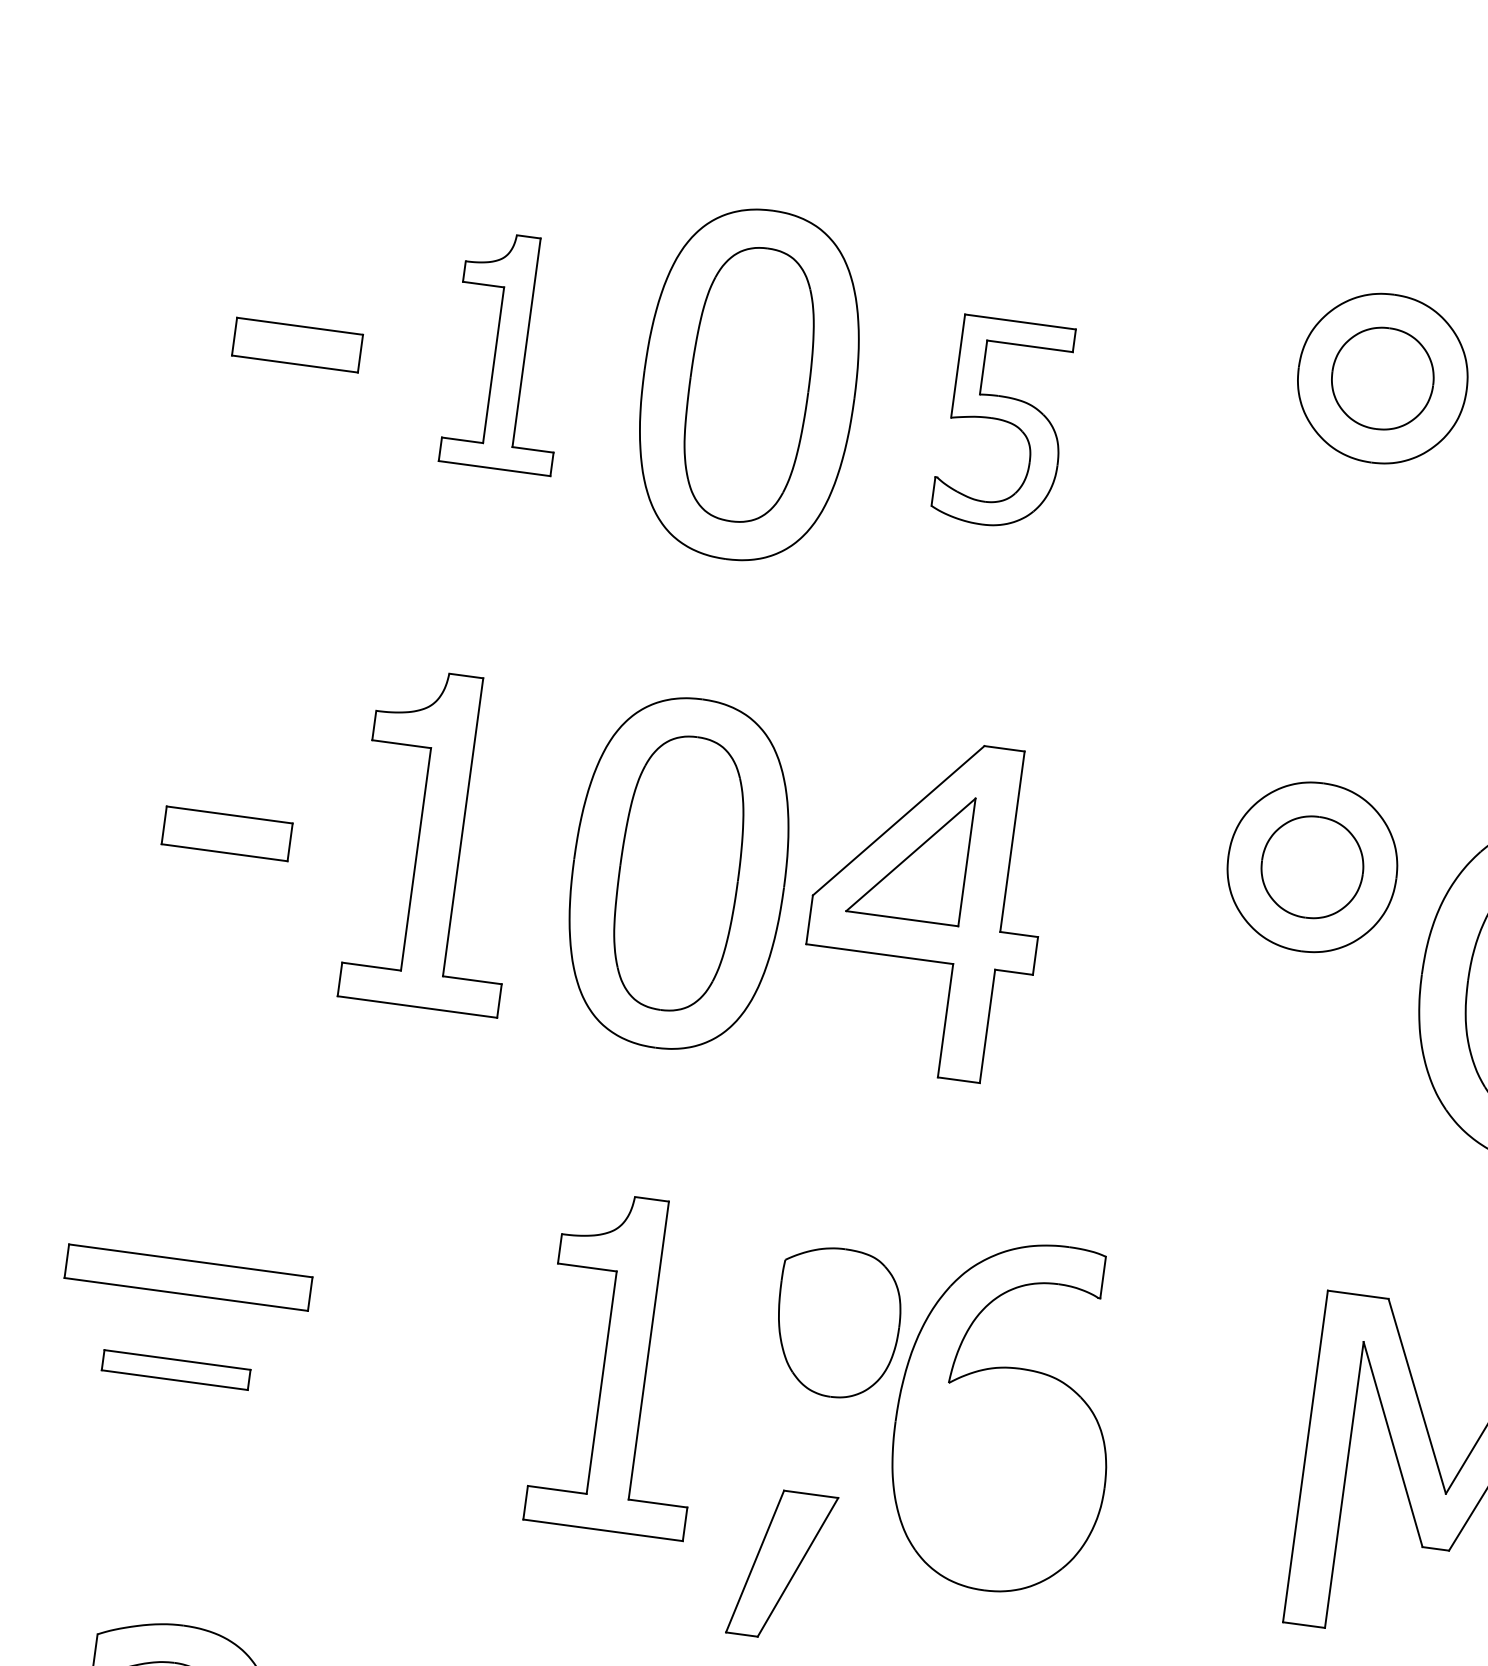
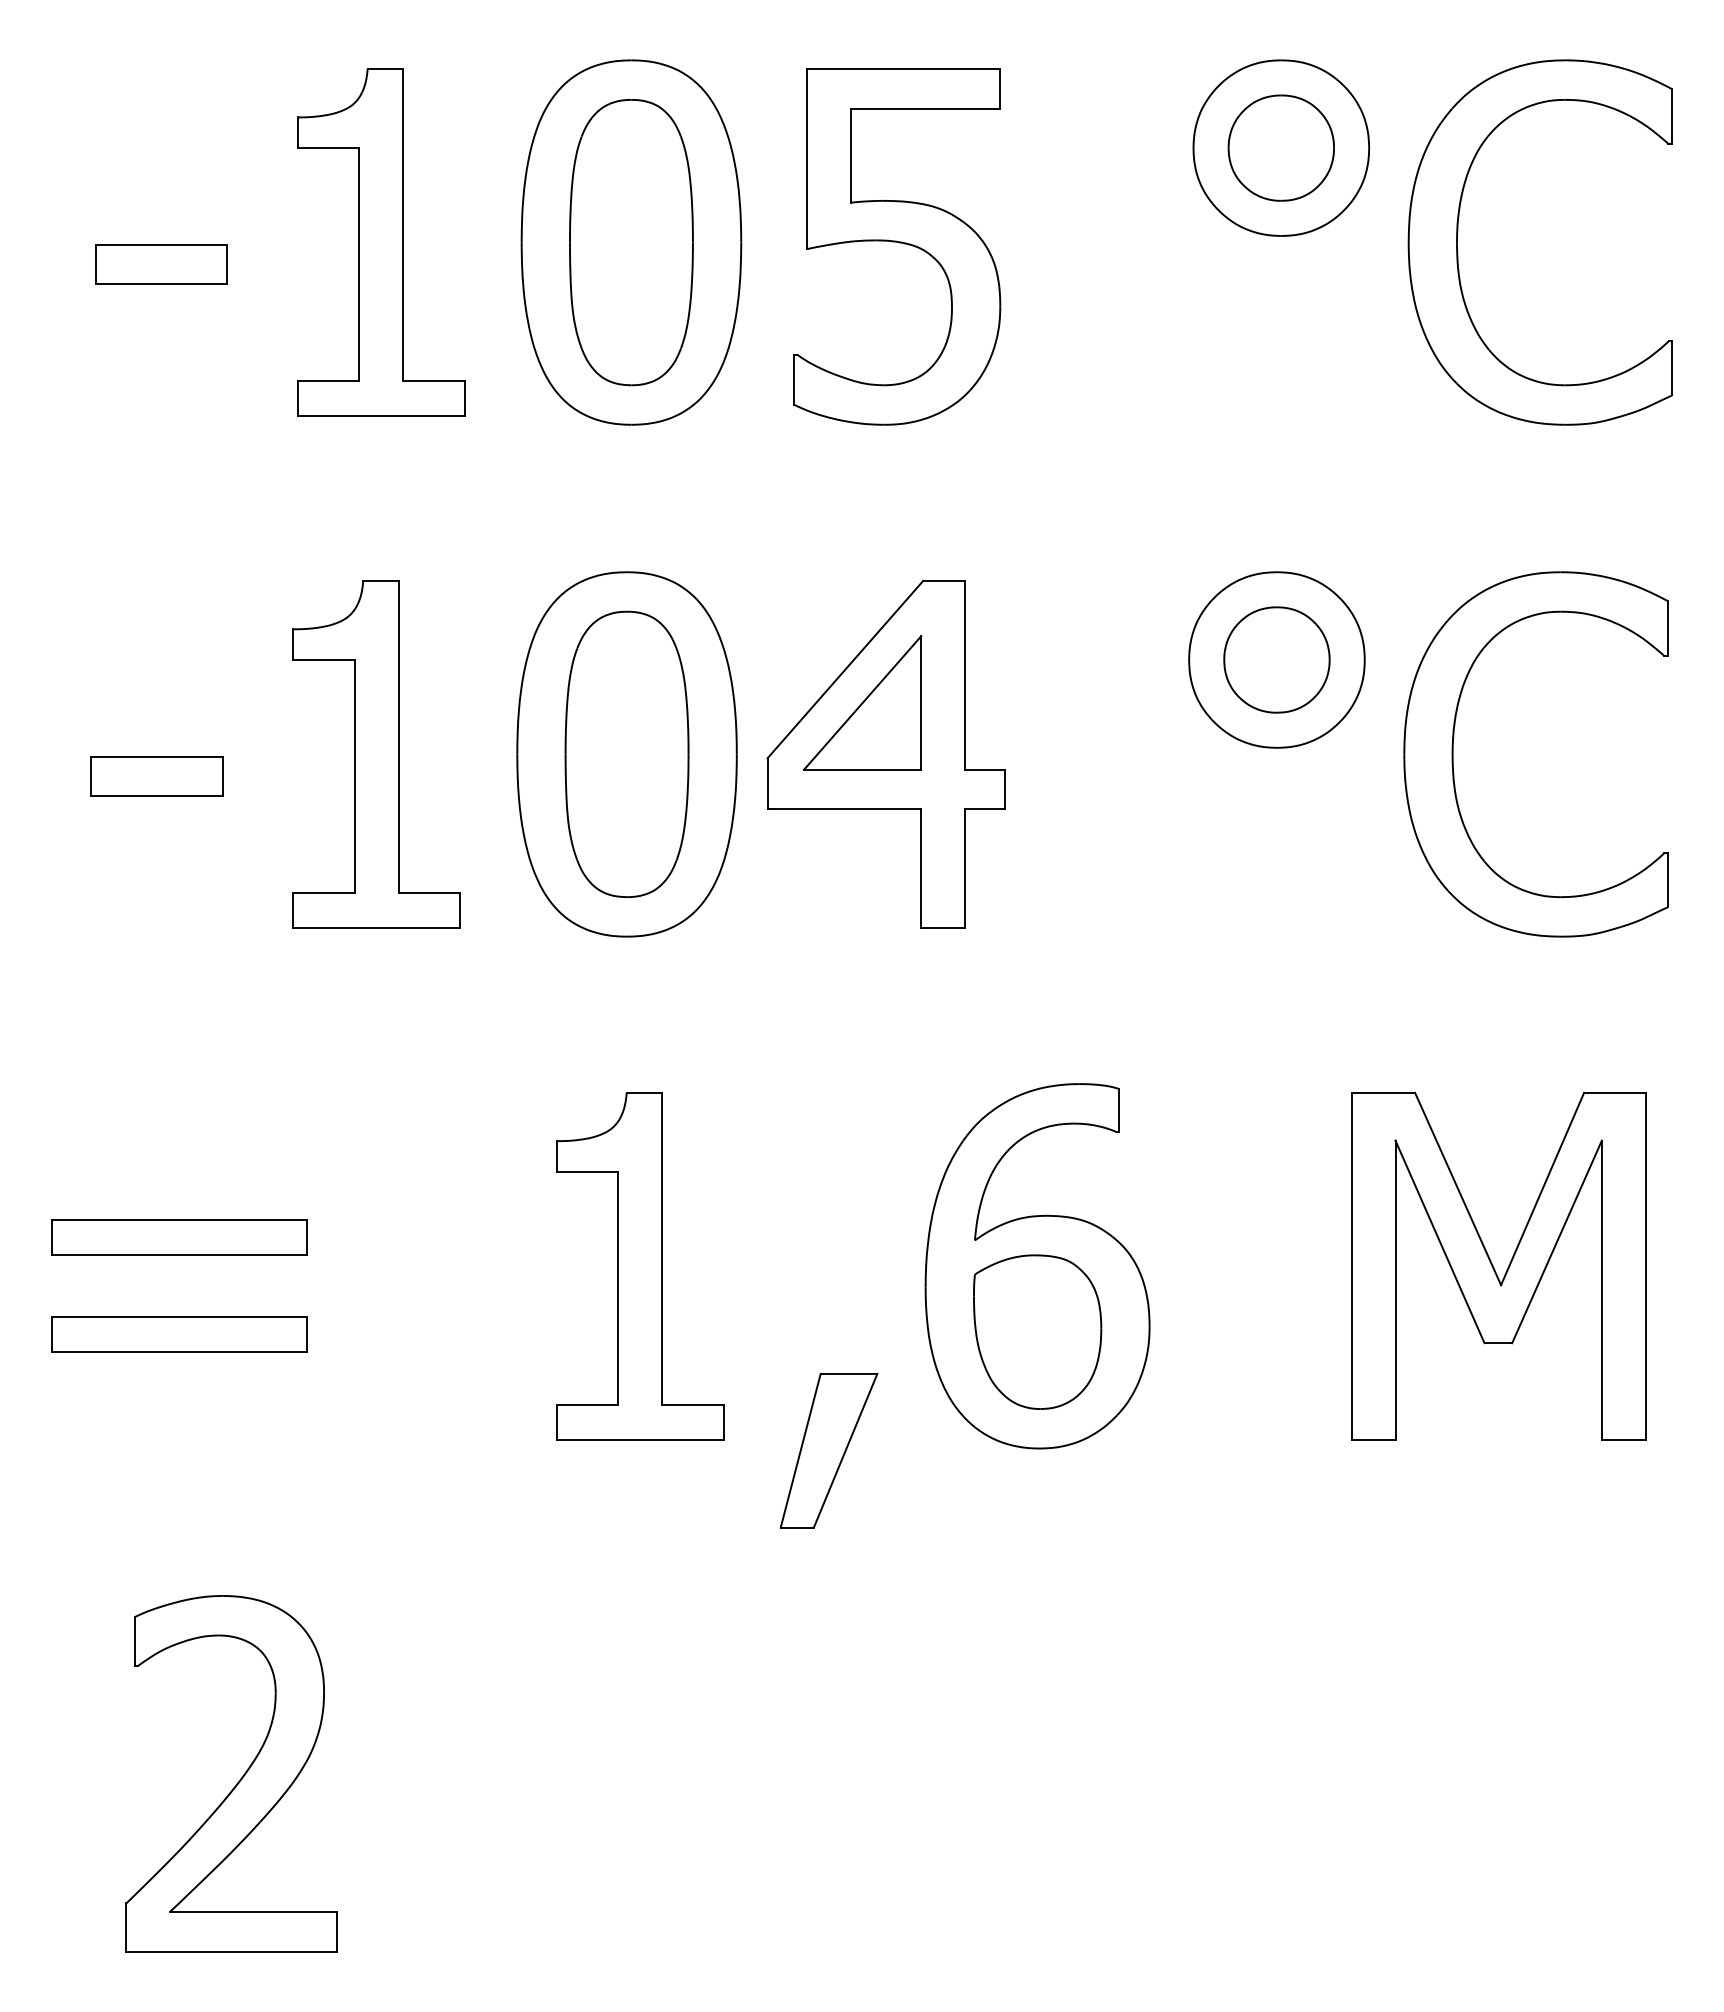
part: (510, 352) -> (381, 242), size x1.43
part: (1003, 423) -> (897, 246), size x1.67
part: (837, 1322) -> (1037, 1331), moved
part: (176, 1370) -> (179, 1334), size x1.67

